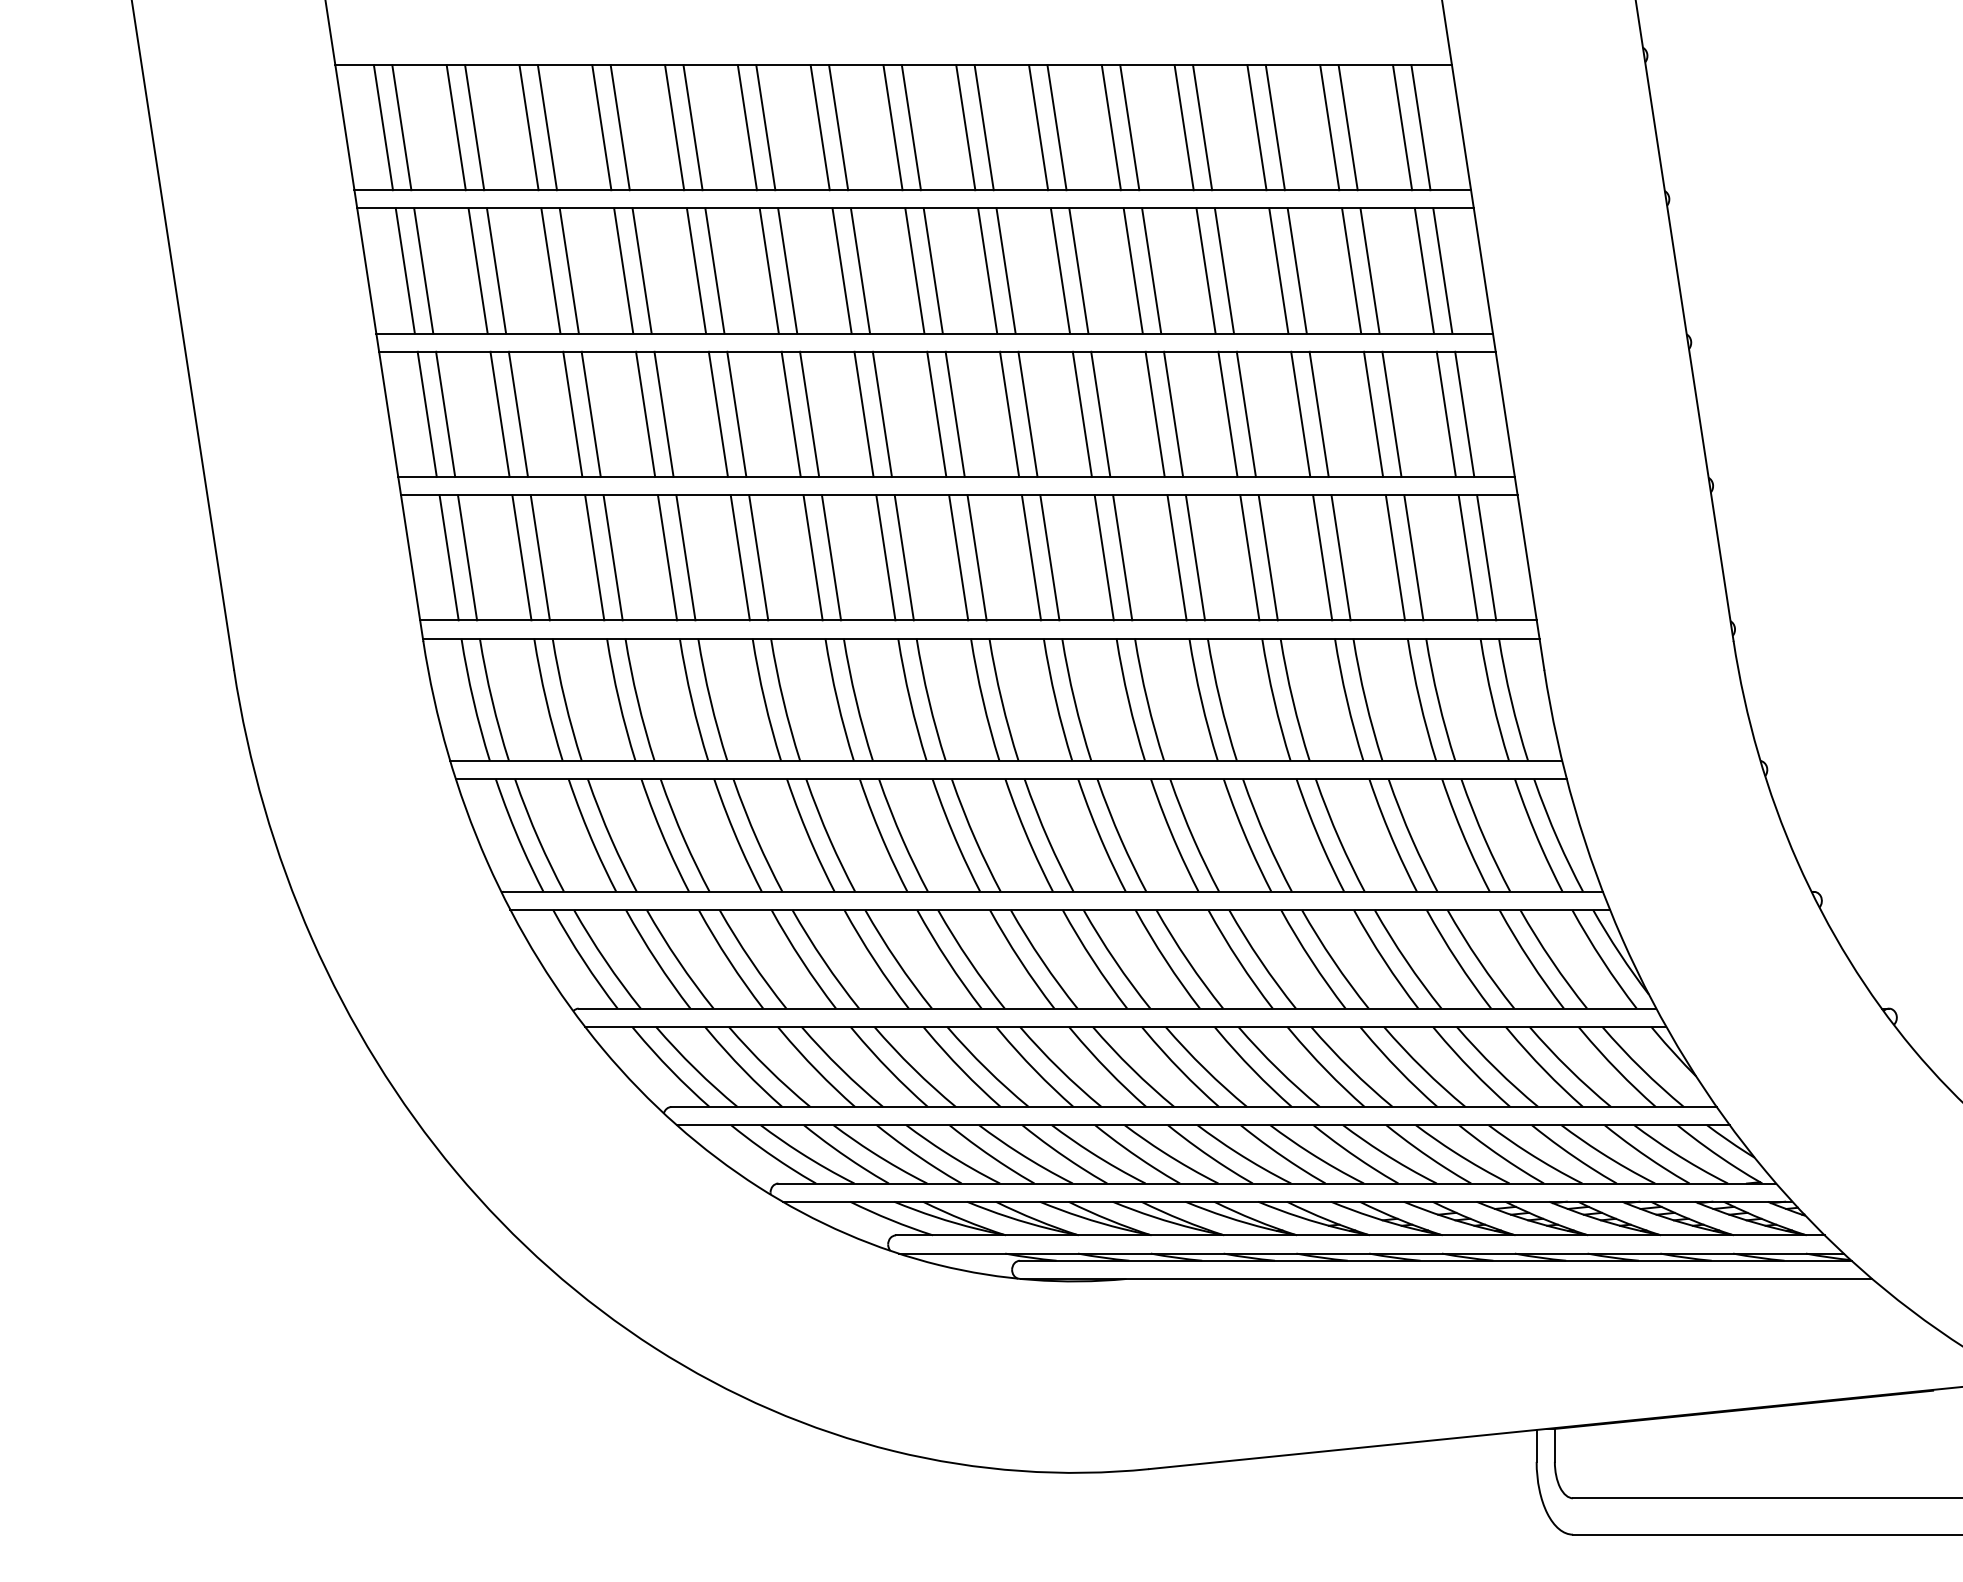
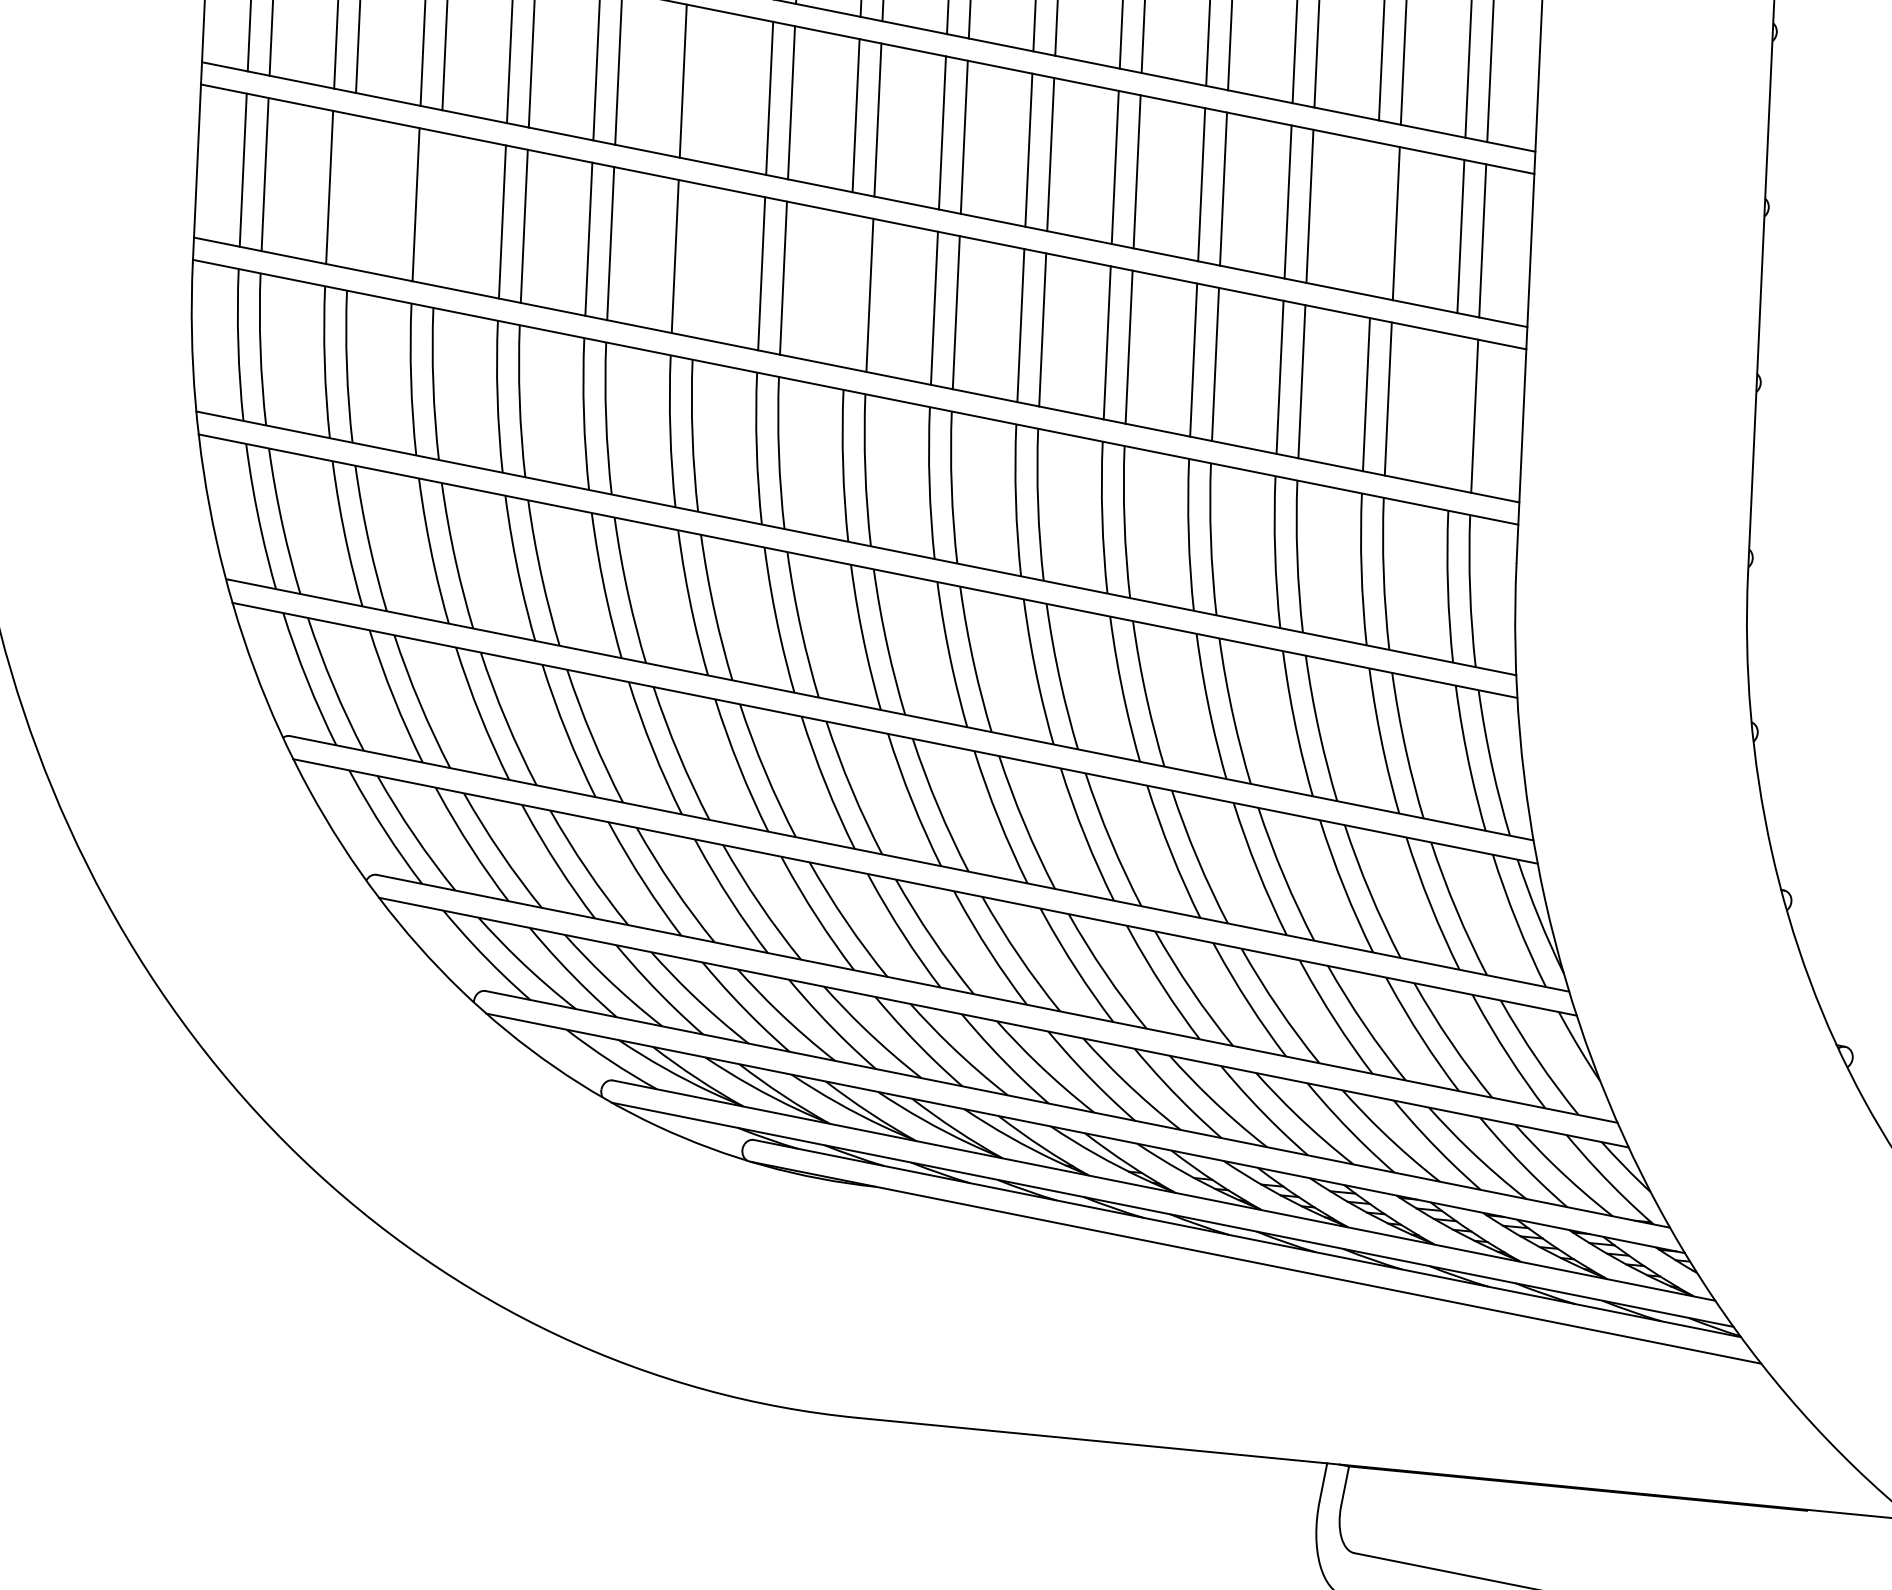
line: (809, 413) -> (705, 84), removed
line: (1373, 413) -> (1374, 218), removed
line: (539, 557) -> (350, 191), removed
line: (612, 557) -> (437, 208), removed
line: (831, 557) -> (697, 260), removed
line: (958, 557) -> (847, 290), removed
line: (1467, 557) -> (1452, 411), removed

